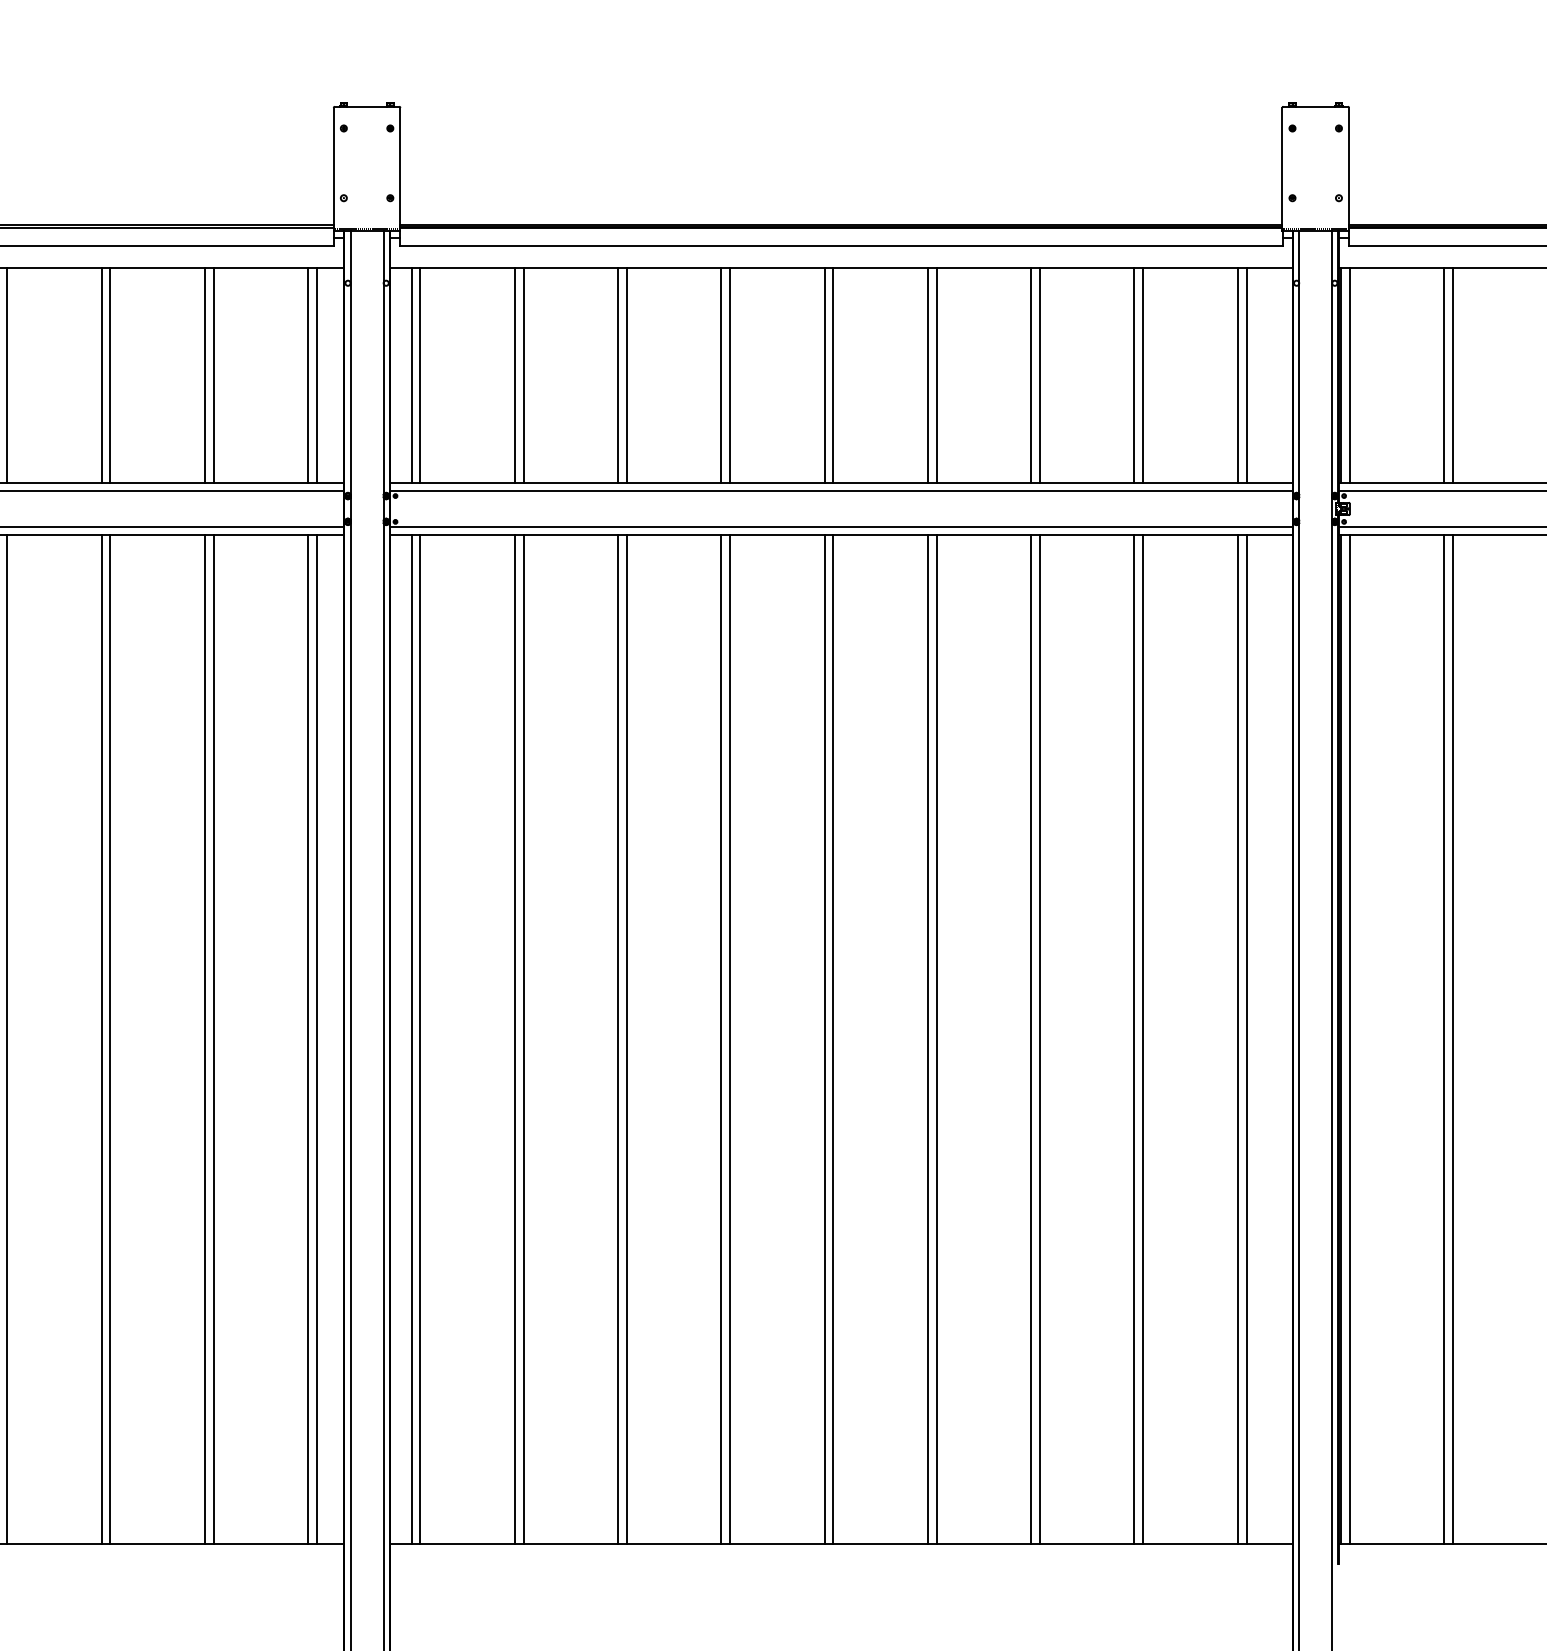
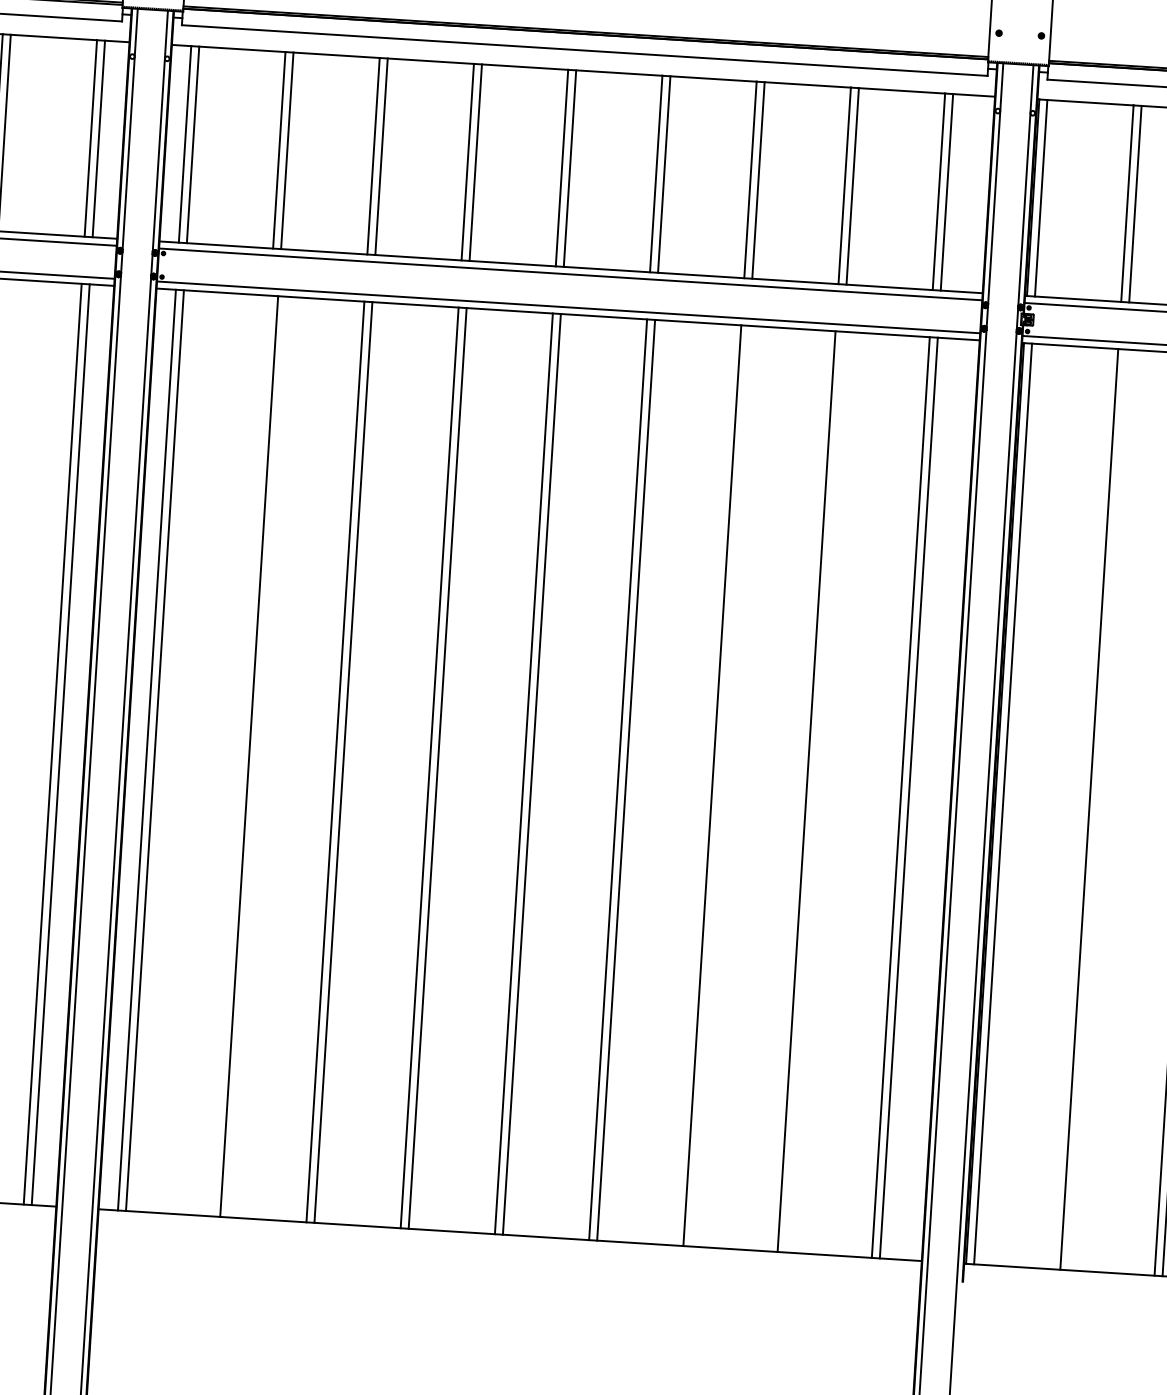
line: (514, 1038) -> (240, 755), removed
line: (1039, 1038) -> (719, 785), removed
line: (1143, 1038) -> (814, 791), removed
line: (1453, 1038) -> (1097, 809), removed

